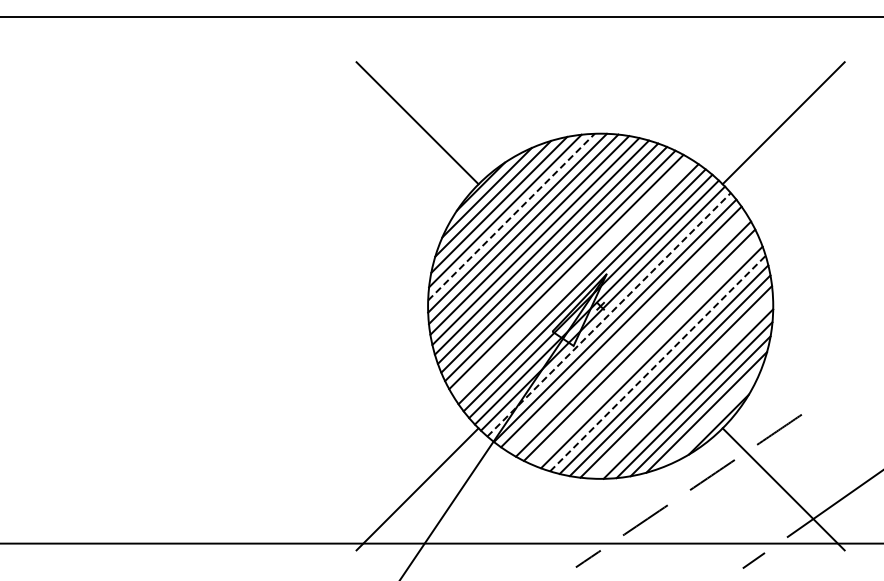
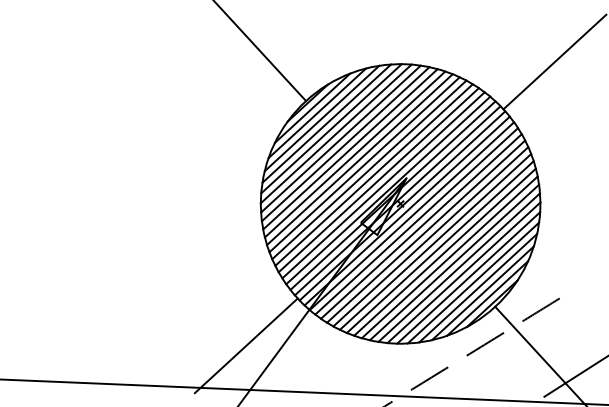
line: (511, 217) -> (331, 129), dashed -> solid
line: (572, 277) -> (378, 179), added
line: (609, 314) -> (407, 210), dashed -> solid
line: (627, 333) -> (421, 226), added
line: (645, 350) -> (435, 241), added
line: (658, 363) -> (445, 252), dashed -> solid
line: (681, 387) -> (463, 272), added
line: (712, 418) -> (487, 298), added

